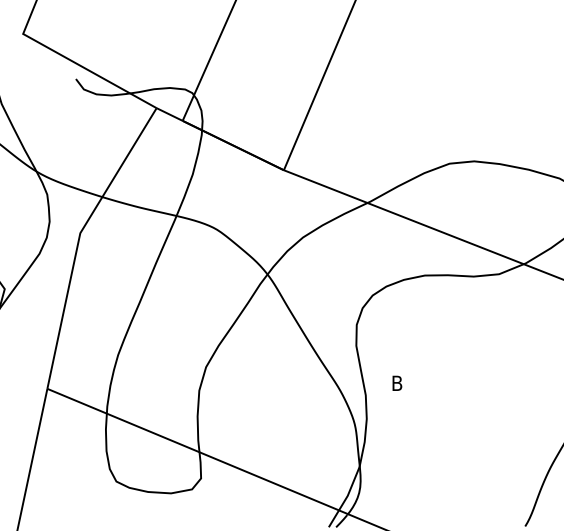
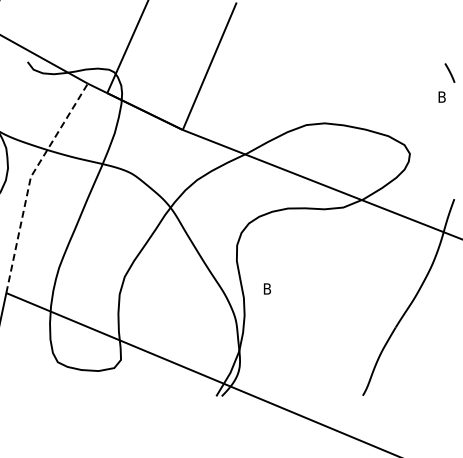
line: (79, 237) -> (30, 180), solid -> dashed

